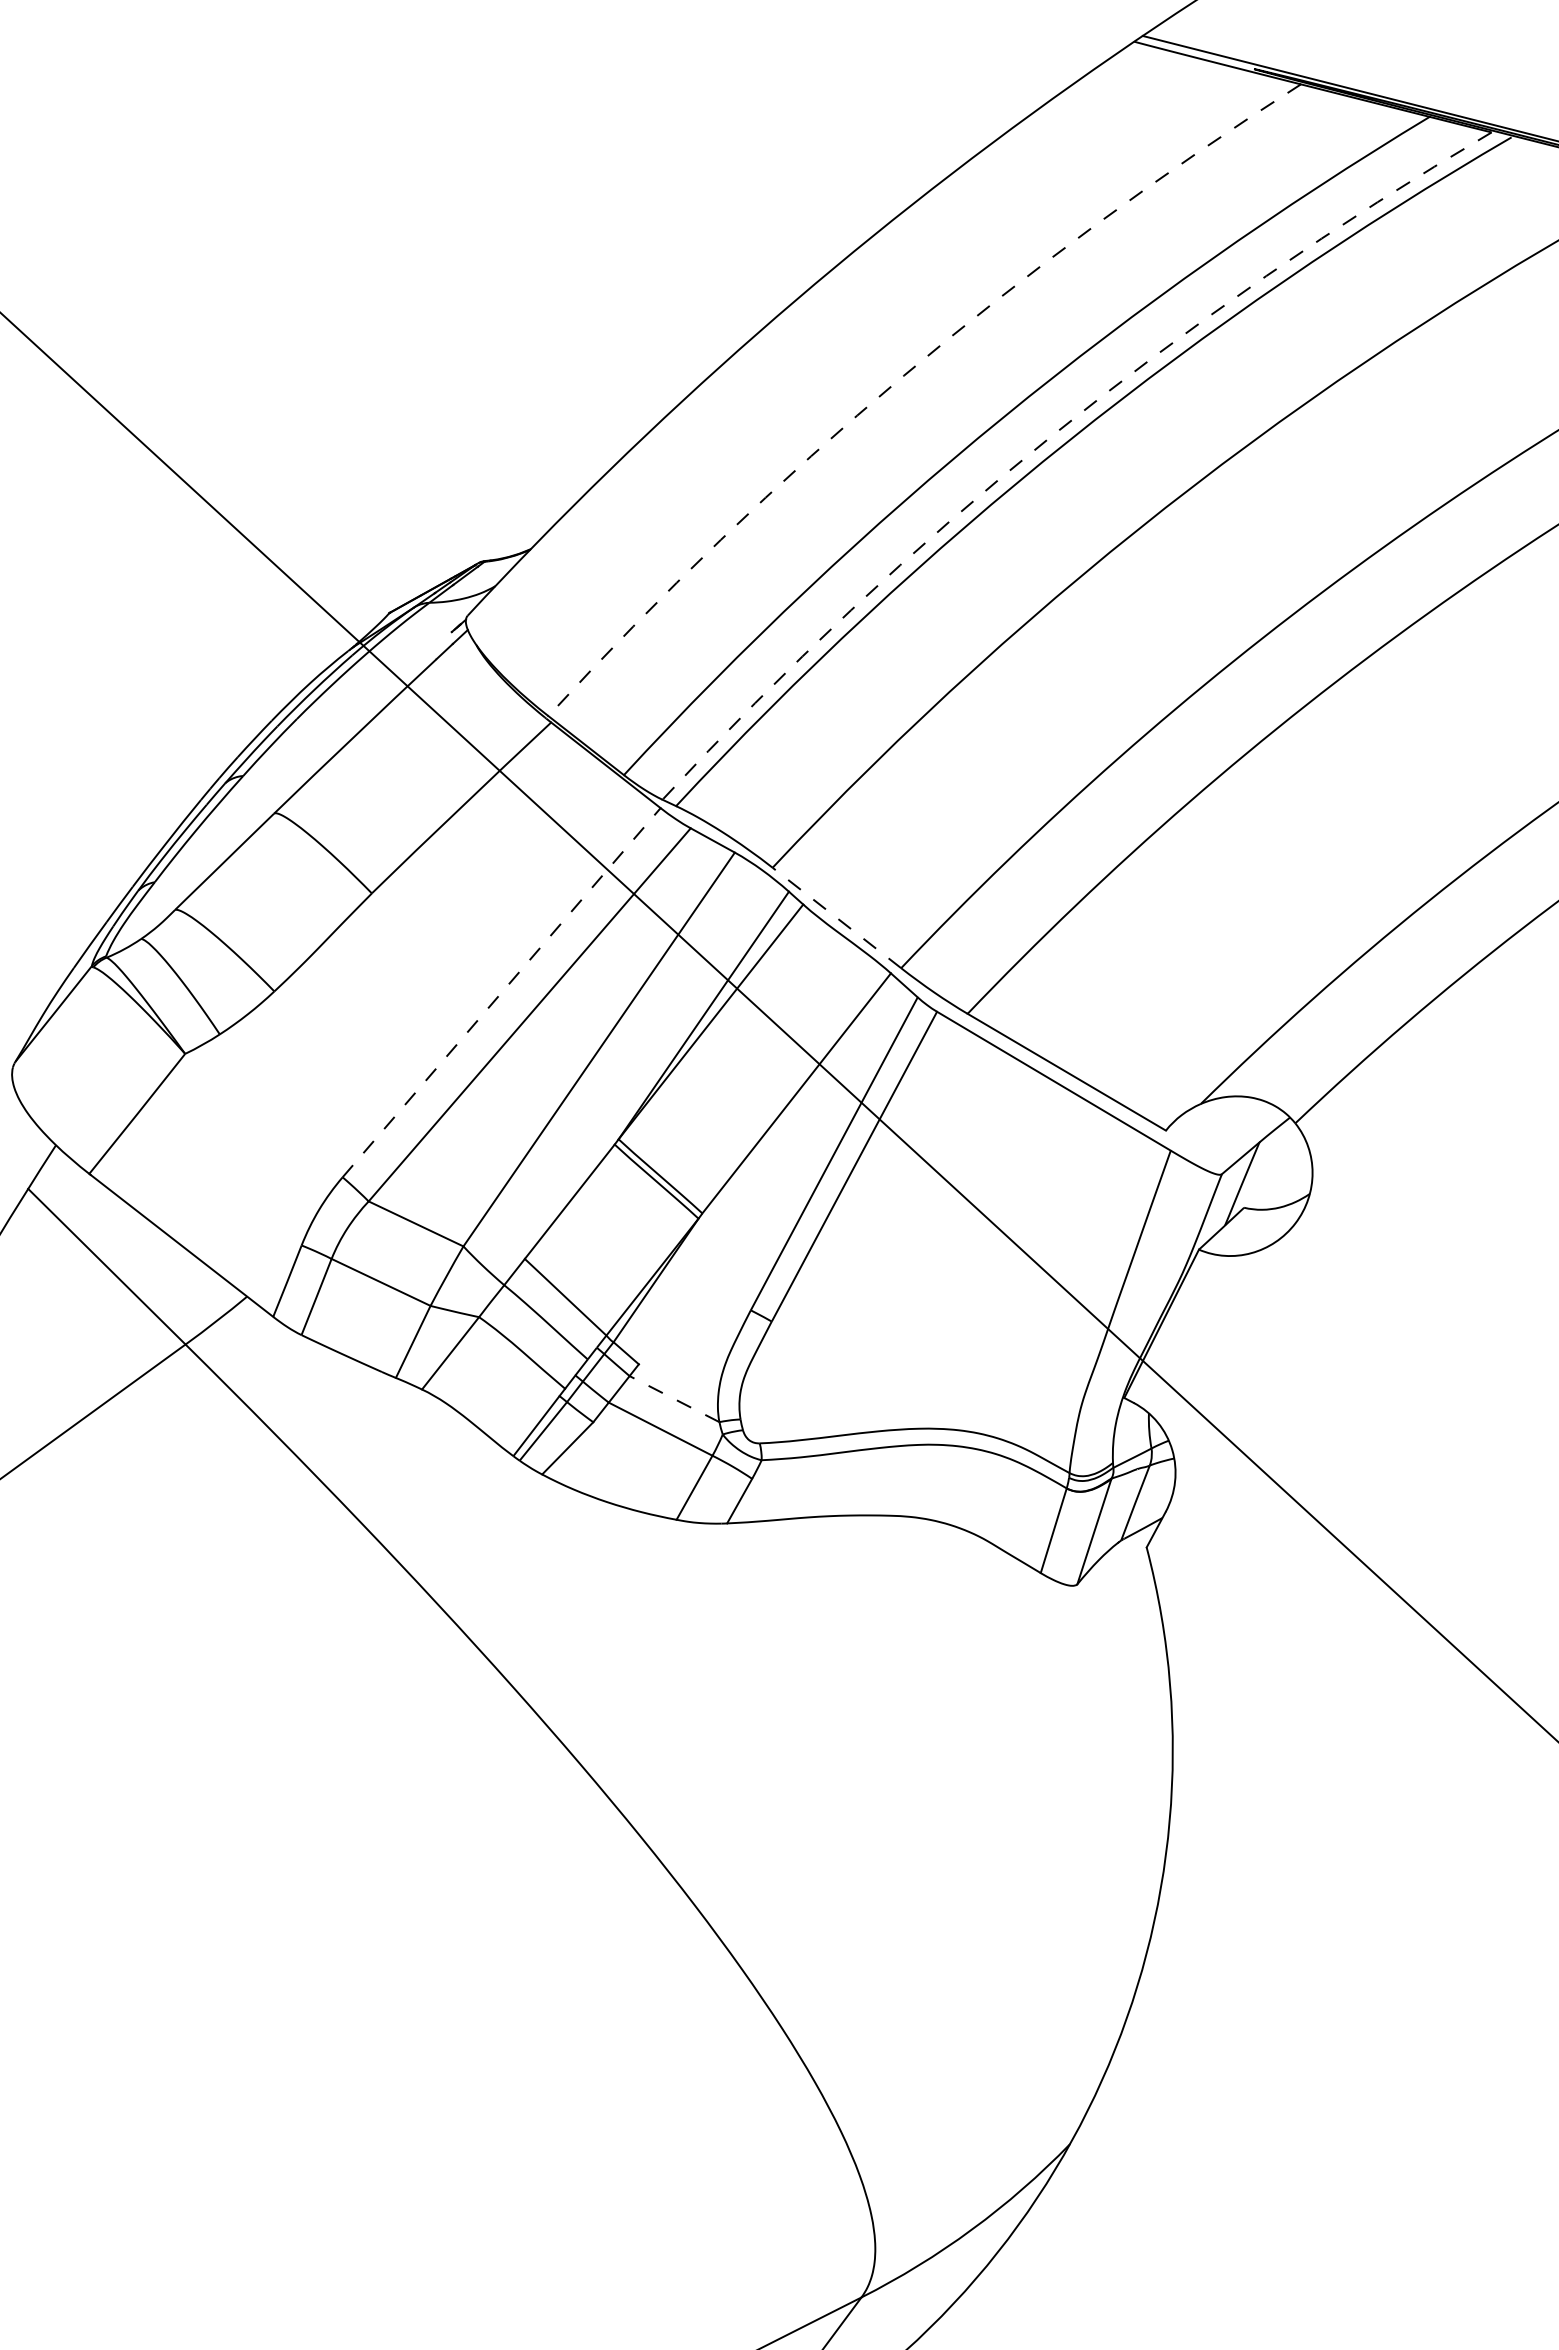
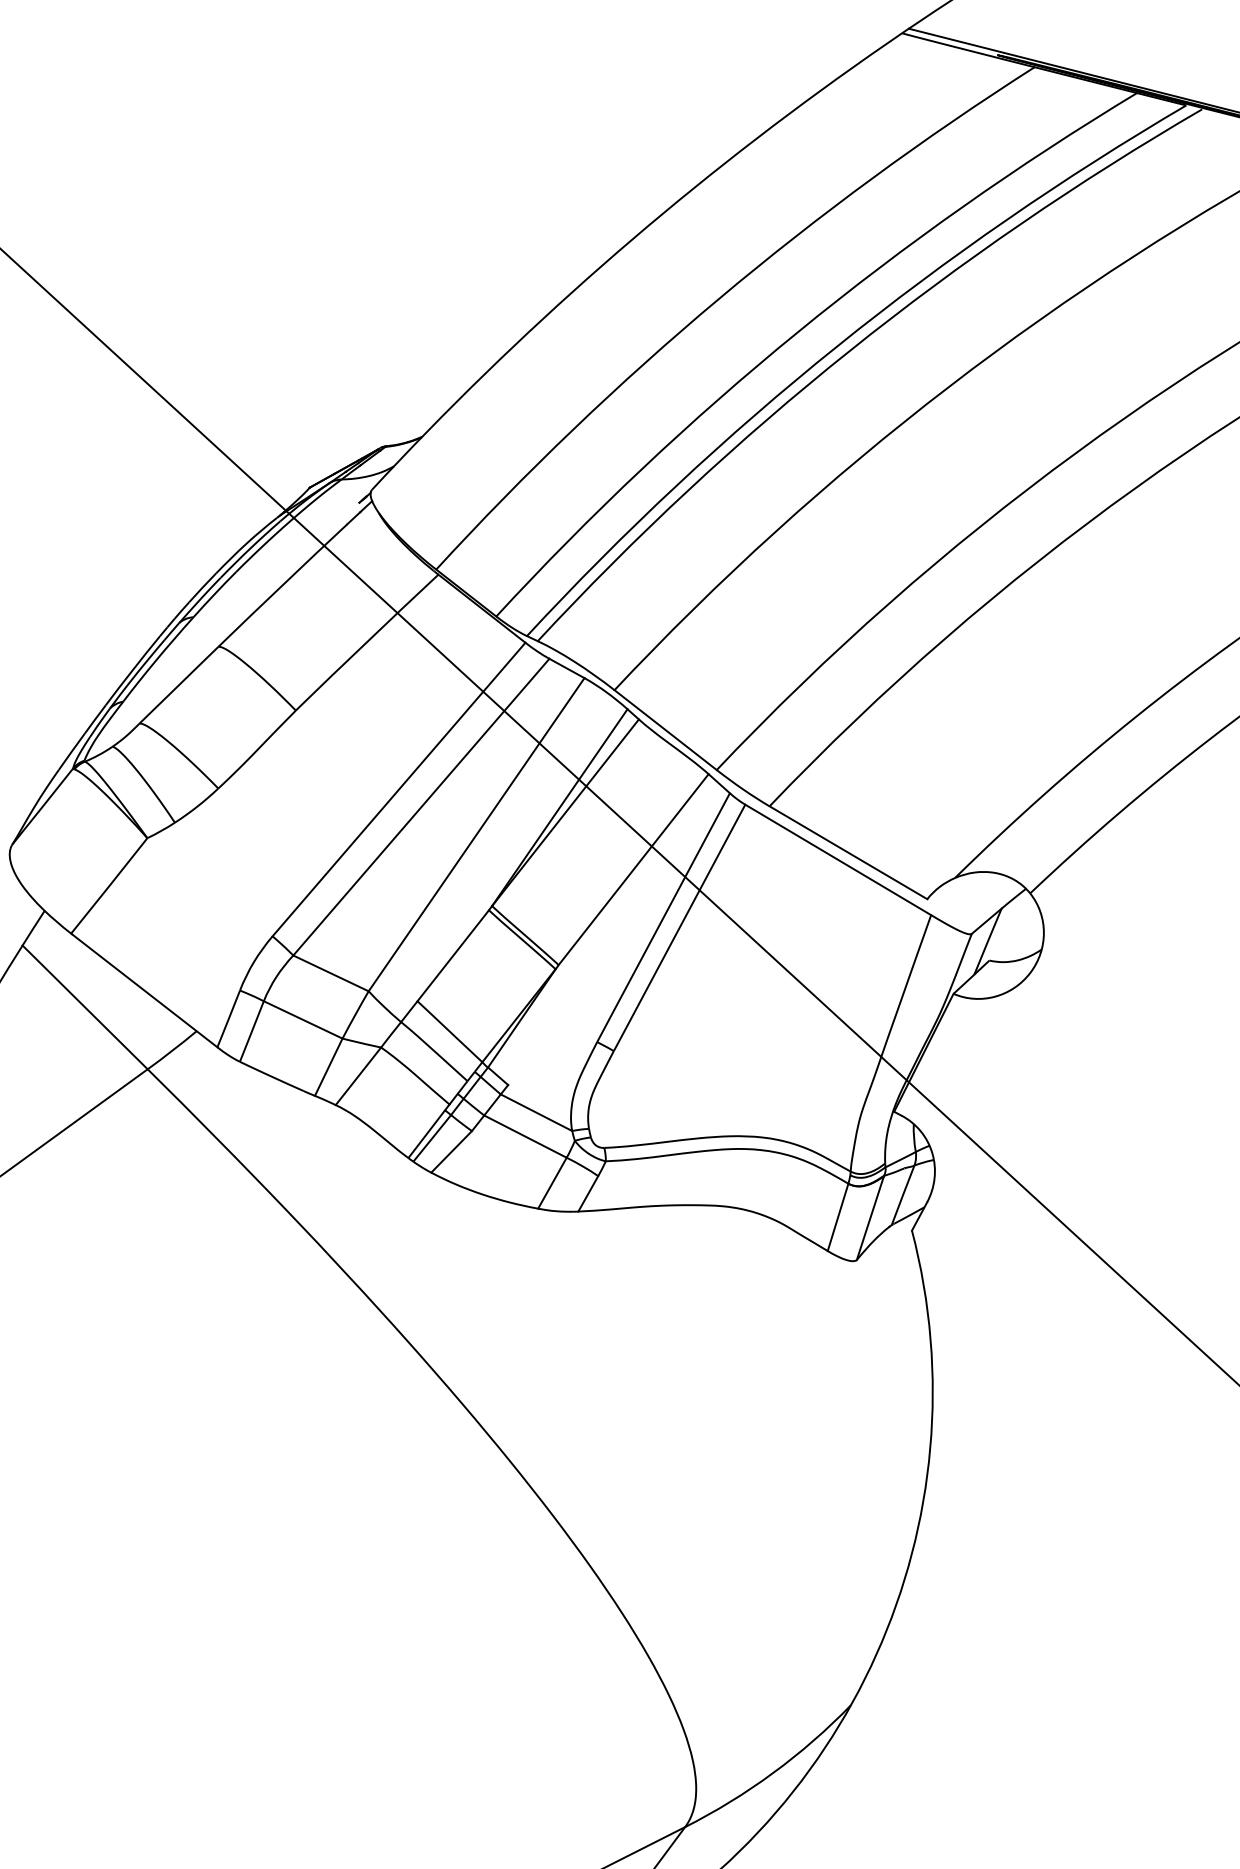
arc: (904, 375) -> (719, 298), dashed -> solid
arc: (1052, 435) -> (837, 346), dashed -> solid
line: (836, 917) -> (665, 729), dashed -> solid
line: (501, 992) -> (398, 789), dashed -> solid
line: (674, 1398) -> (536, 1112), dashed -> solid

